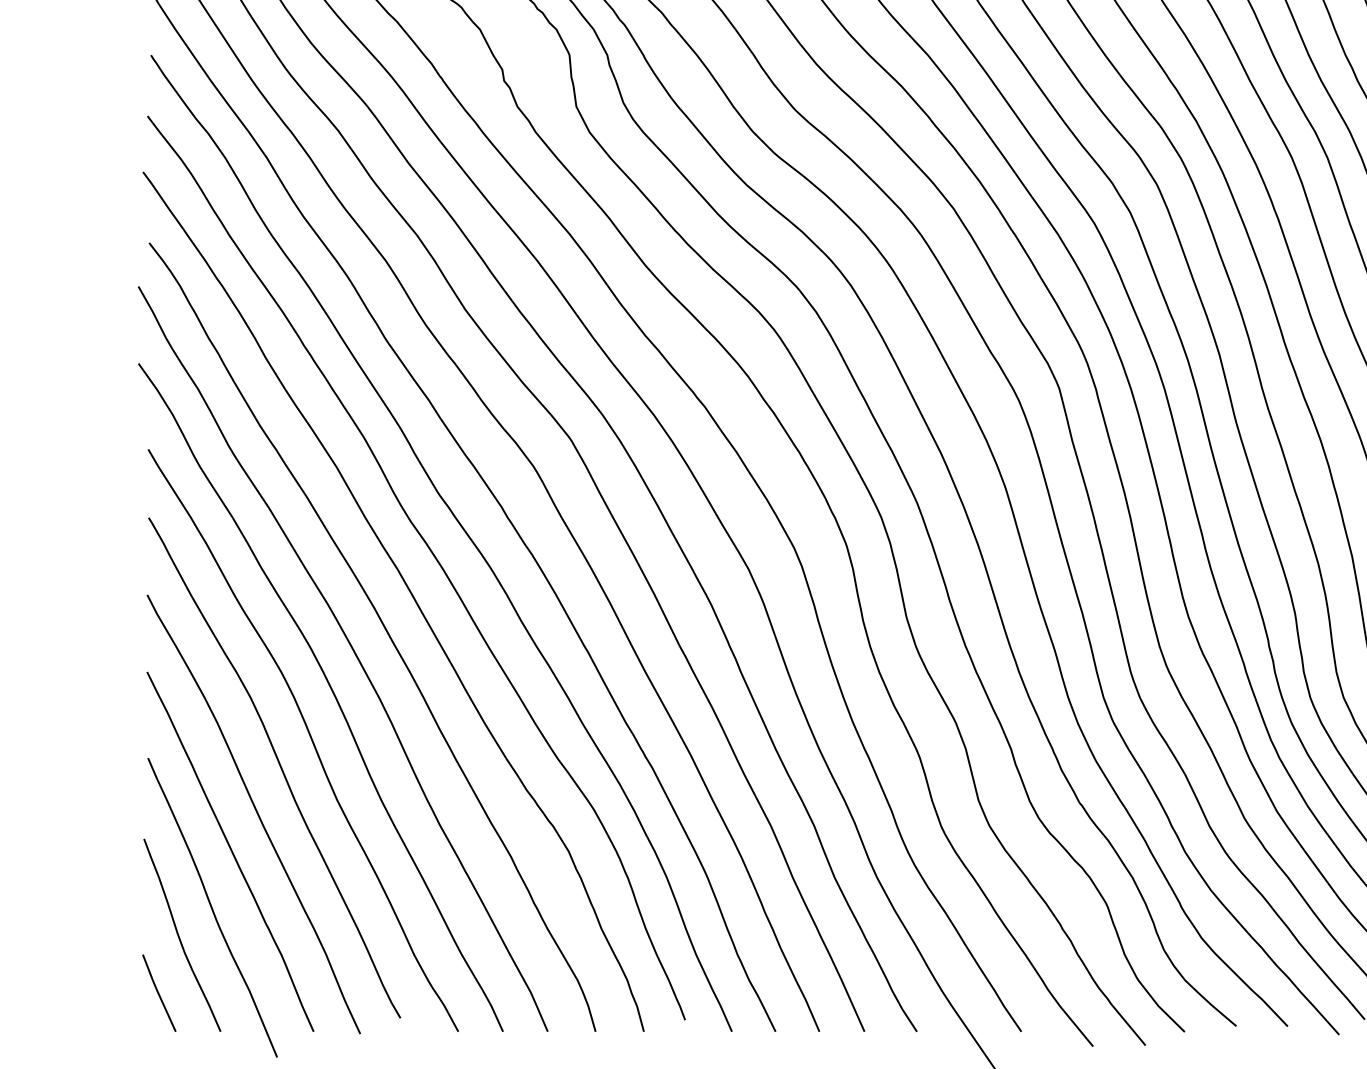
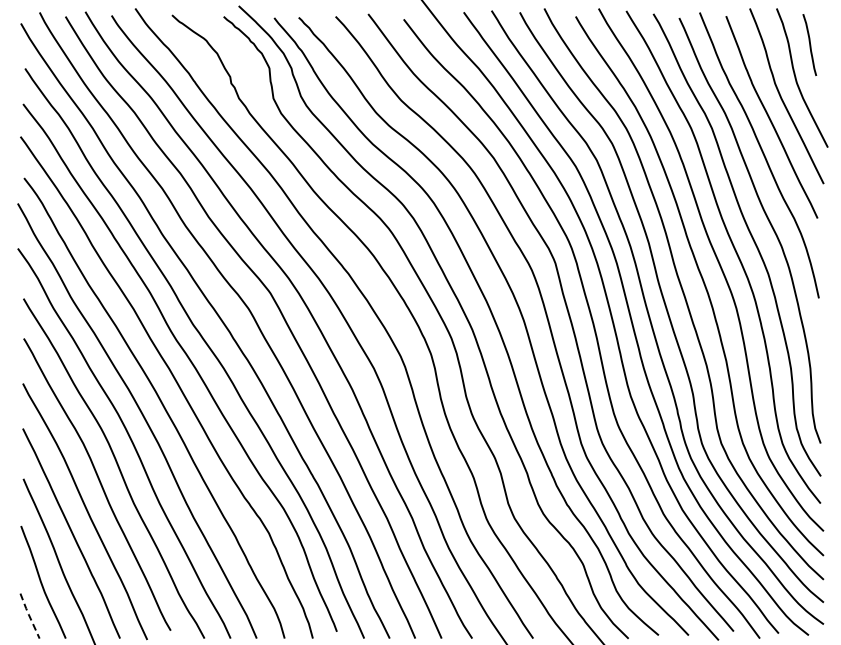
line: (158, 992) -> (29, 615), solid -> dashed

